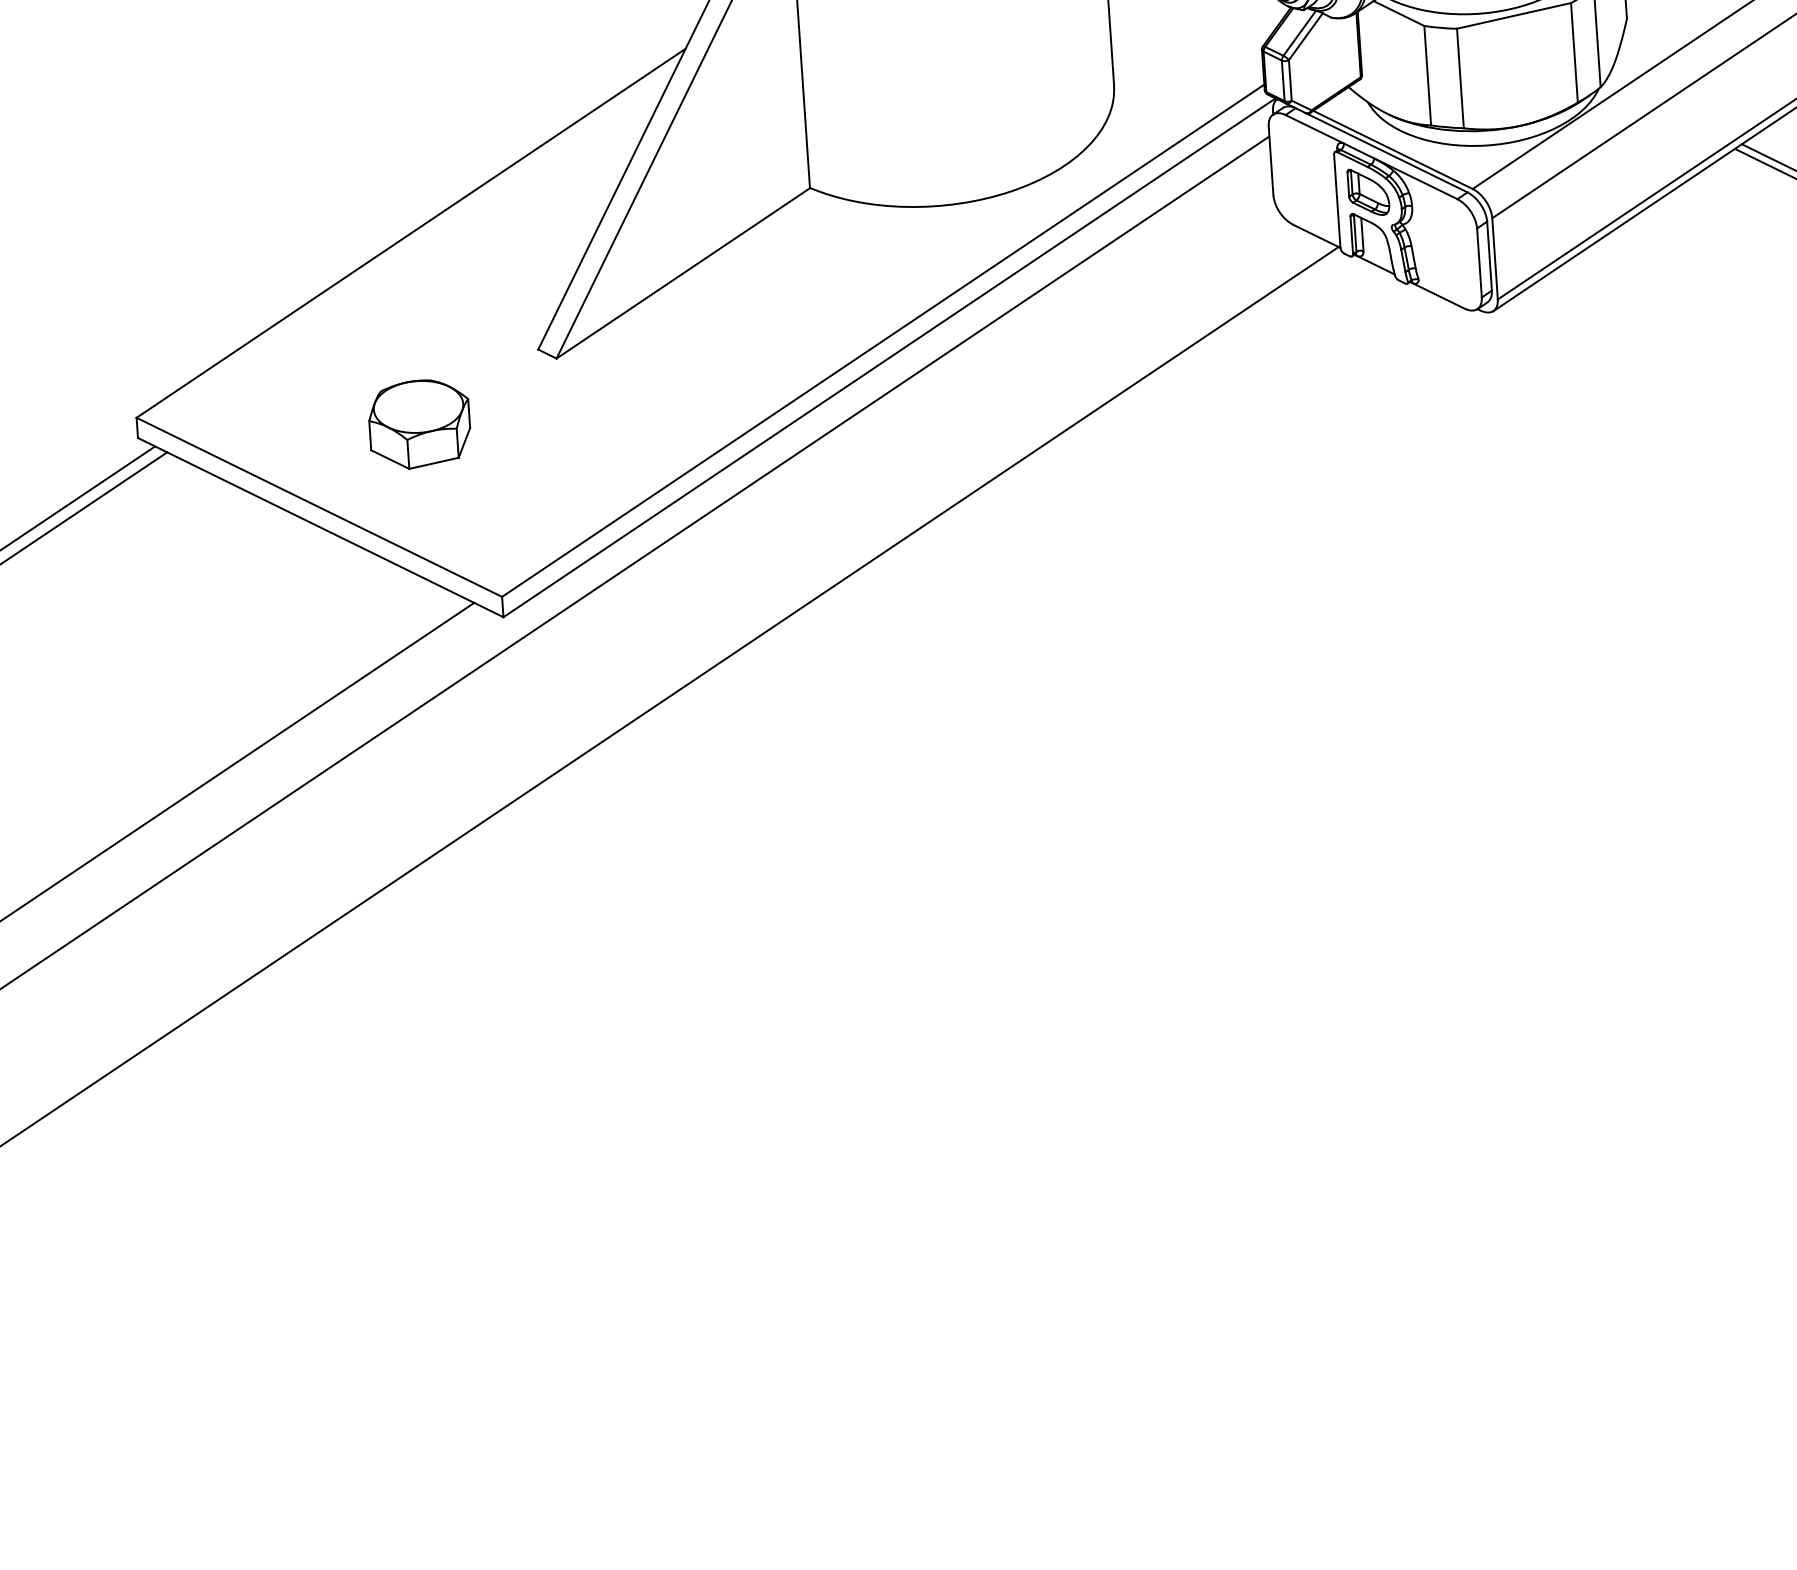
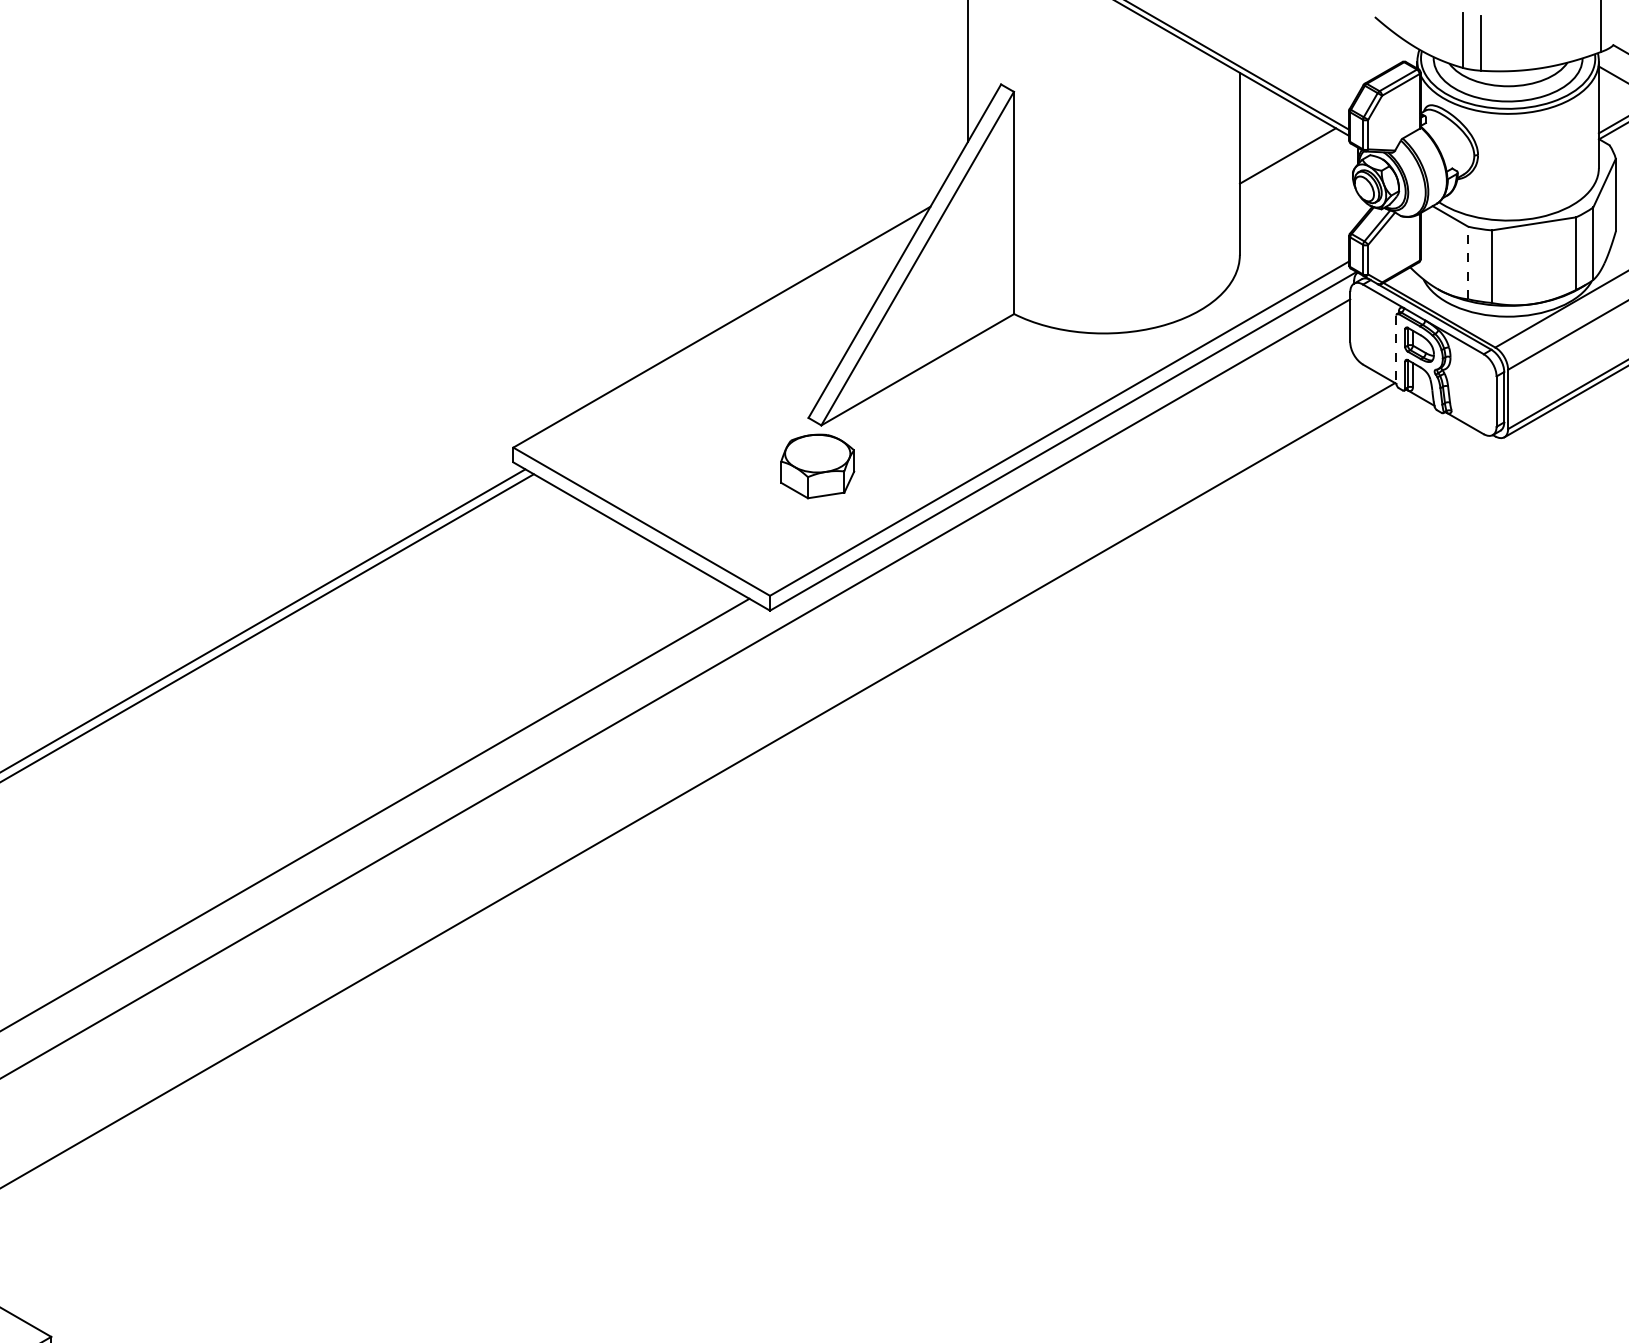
line: (1427, 74) -> (1468, 262), solid -> dashed
line: (1337, 202) -> (1396, 350), solid -> dashed
part: (419, 424) -> (817, 466), moved

